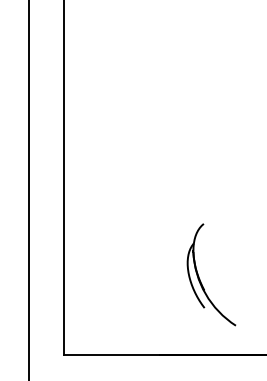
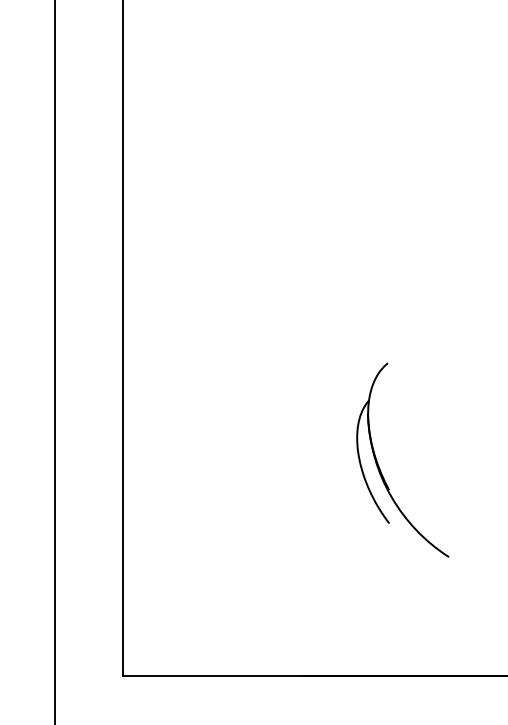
part: (200, 279) -> (381, 469), moved

